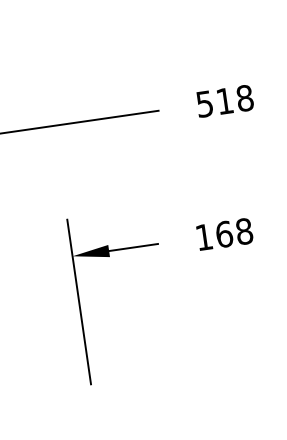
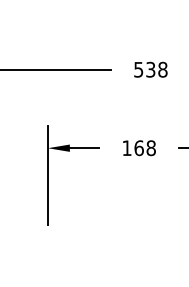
text: (224, 100) -> (150, 69), 518 -> 538

